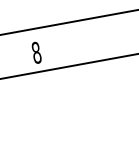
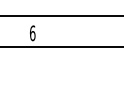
text: (36, 51) -> (32, 32), 8 -> 6

